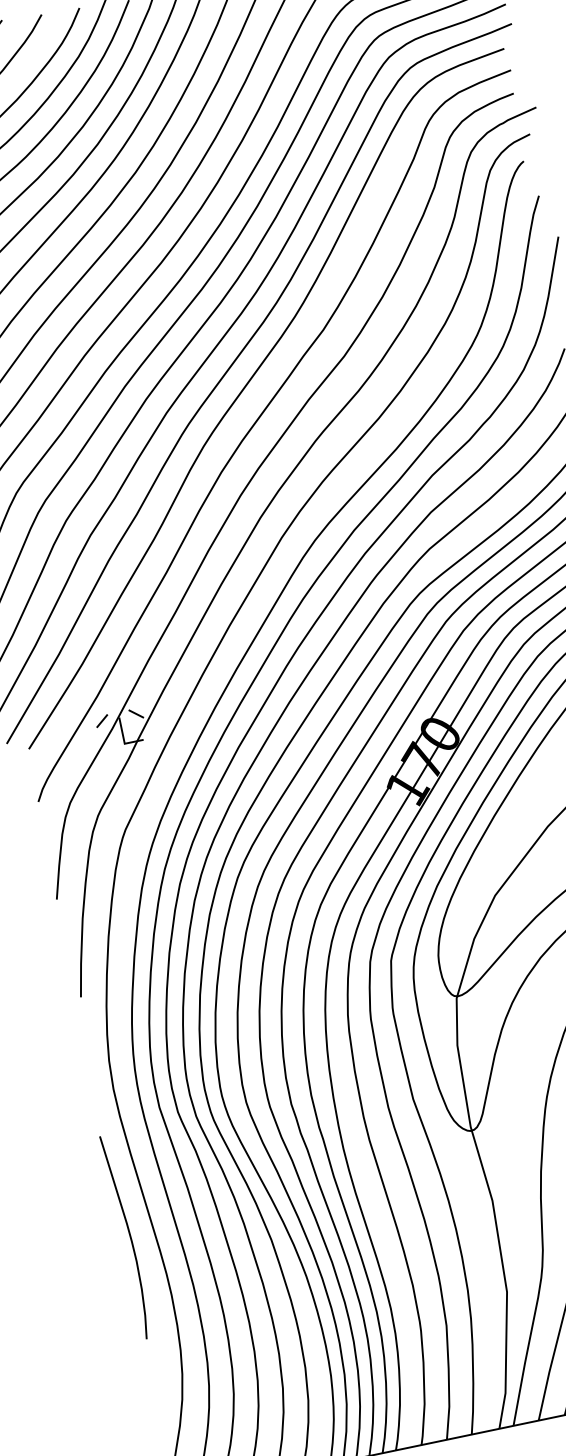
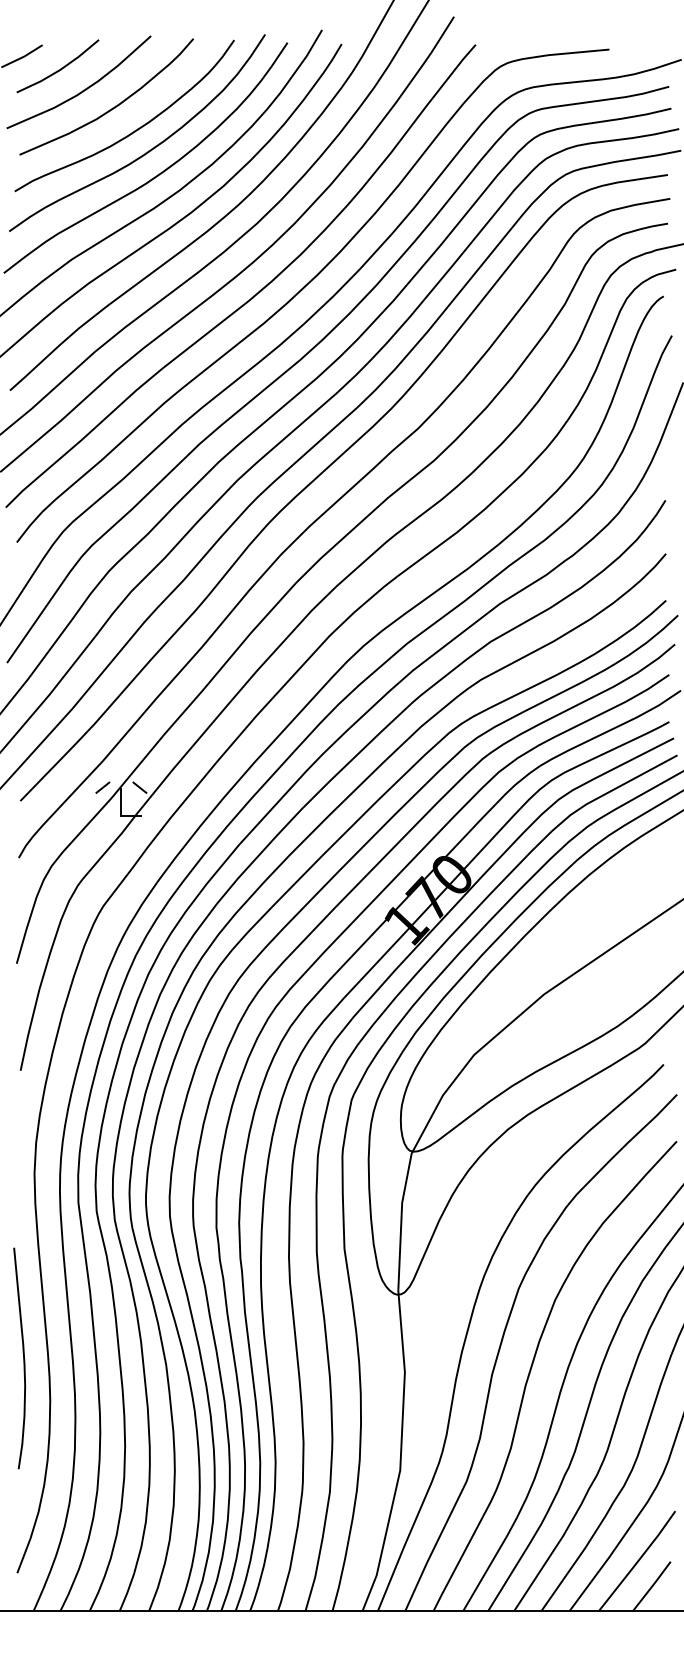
curve: (129, 1236) -> (23, 1358), moved

